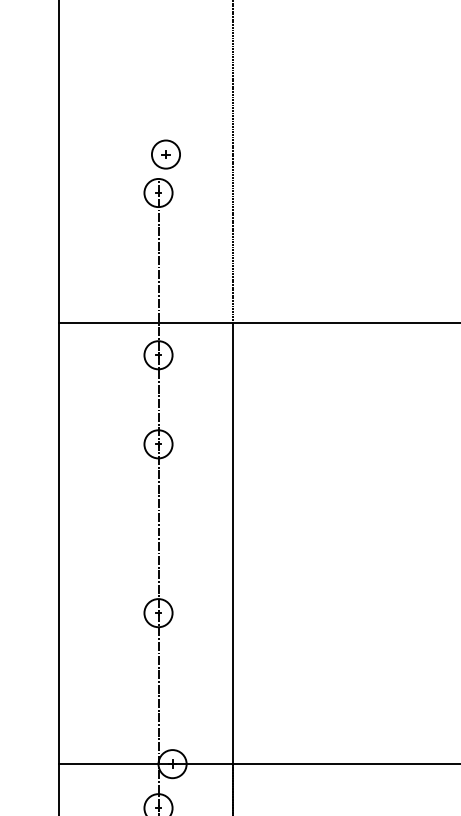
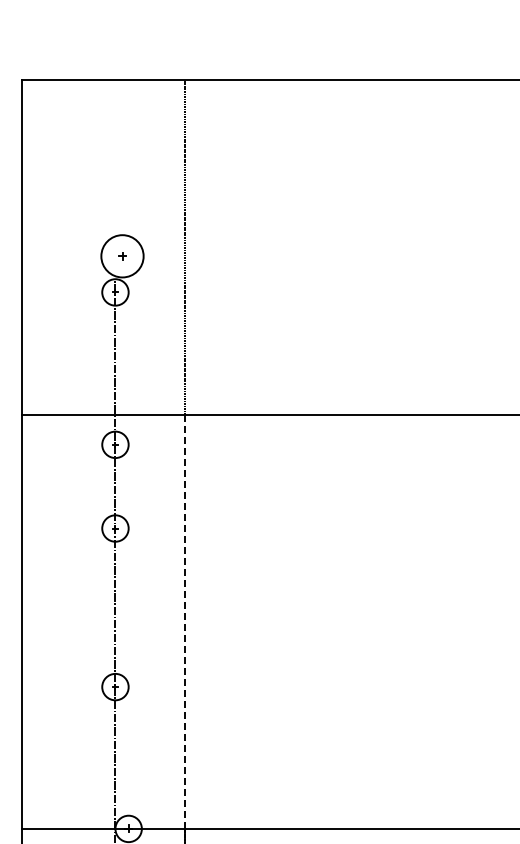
circle: (166, 154) -> (122, 256), size x1.6
line: (233, 544) -> (185, 622), solid -> dashed

